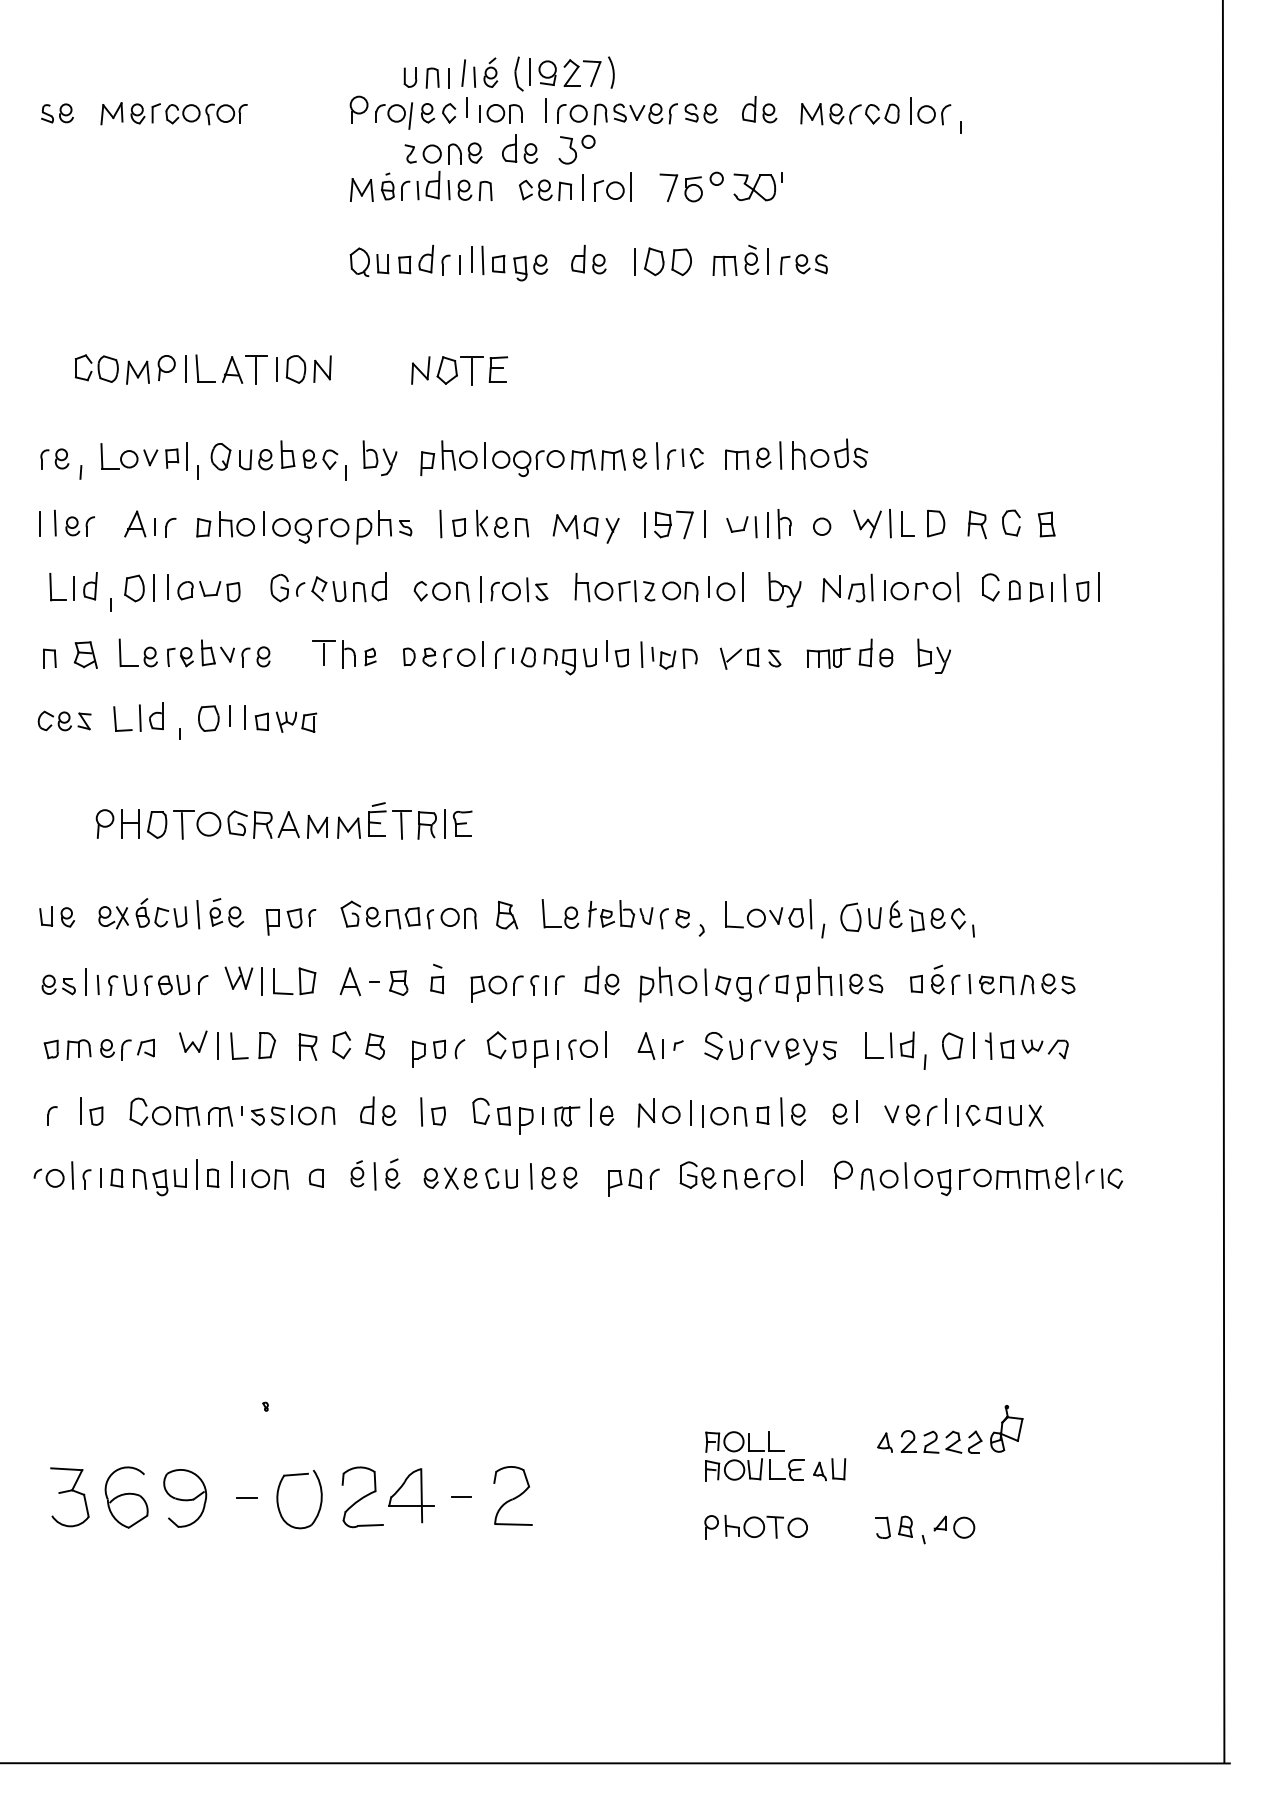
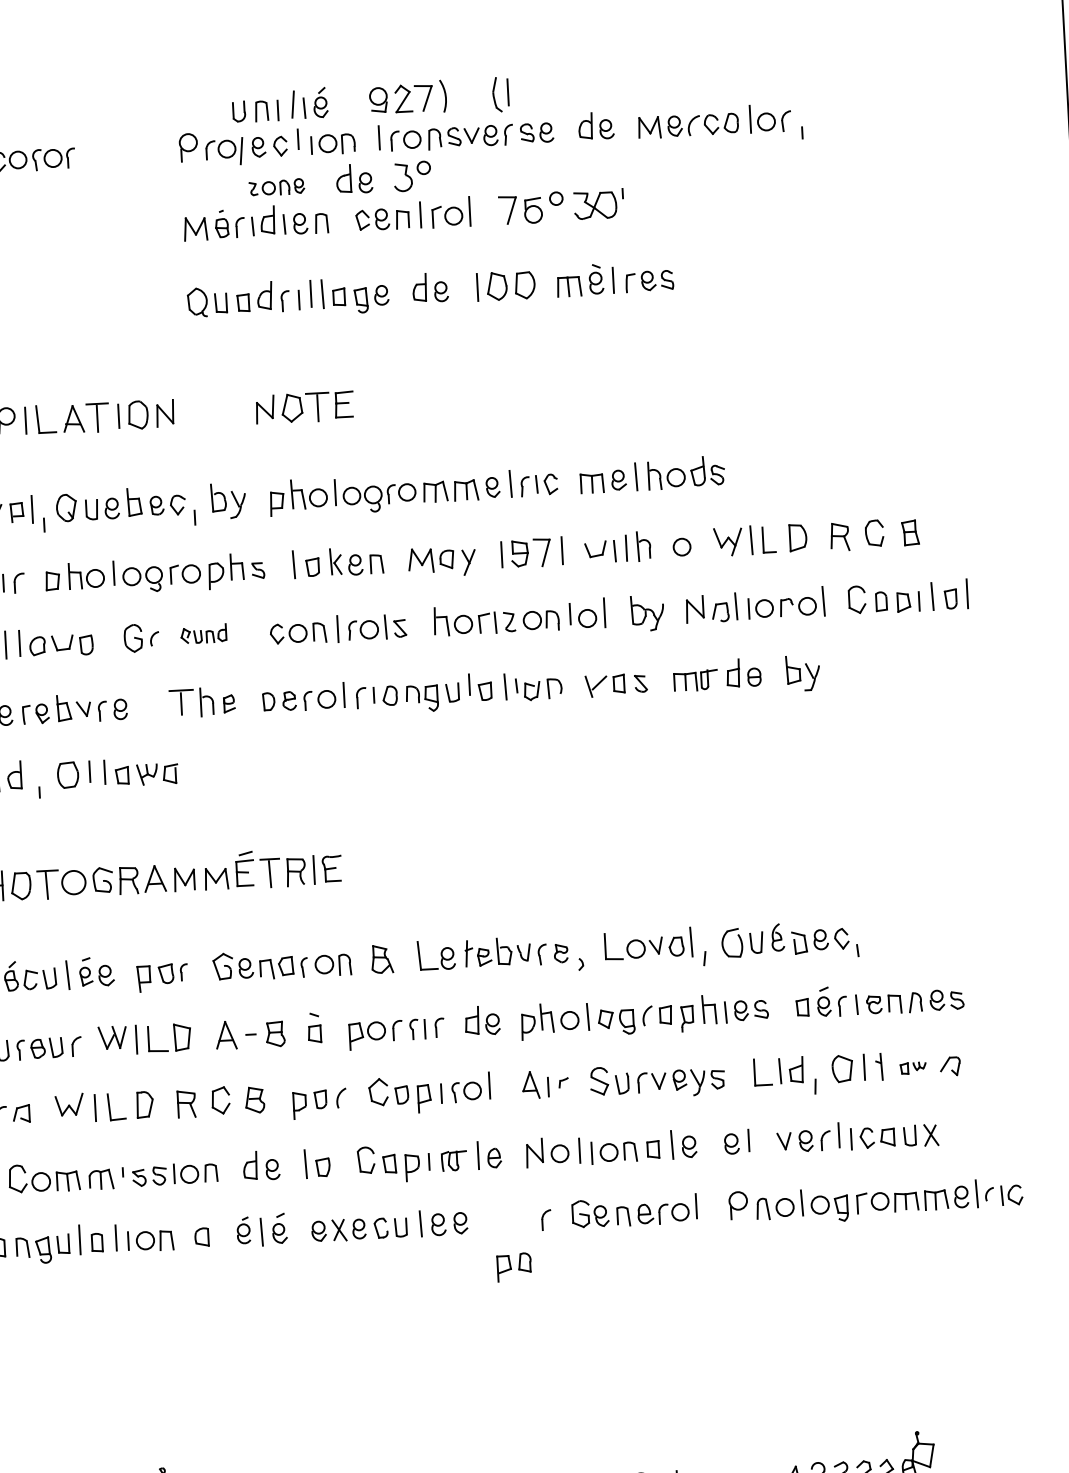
part: (522, 73) -> (500, 94), moved
part: (443, 153) -> (276, 187), size x0.7
part: (348, 587) -> (203, 634), size x0.6
part: (1021, 1048) -> (912, 1067), size x0.6
part: (624, 1182) -> (514, 1267), moved

